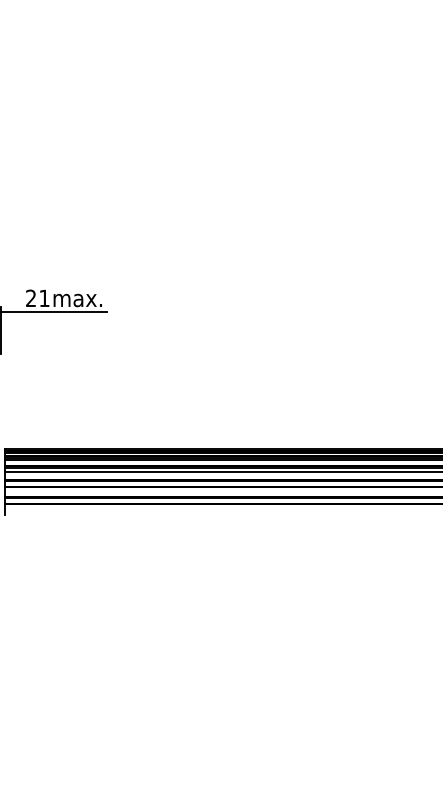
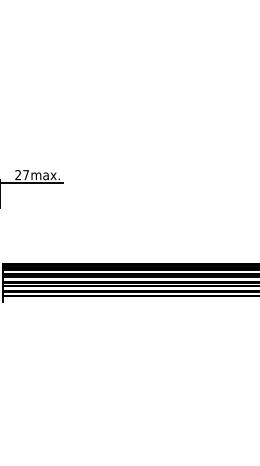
text: (43, 299) -> (25, 175), 21 -> 27

